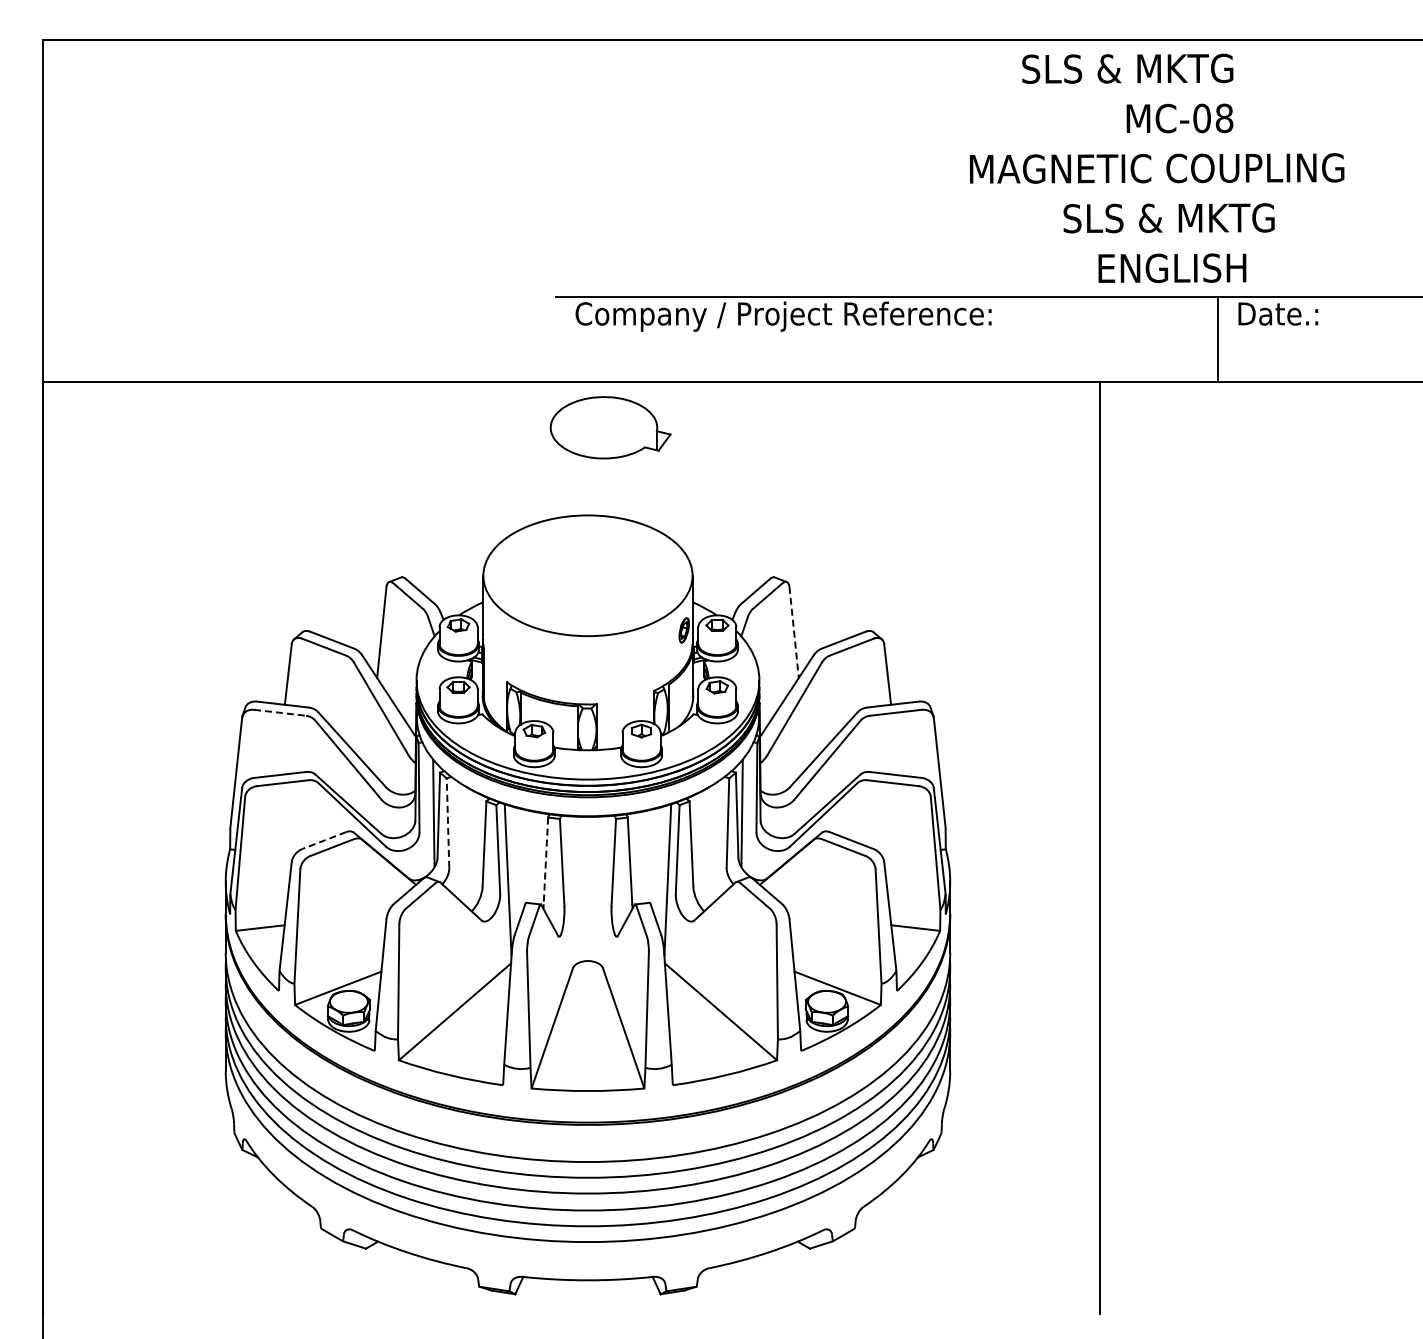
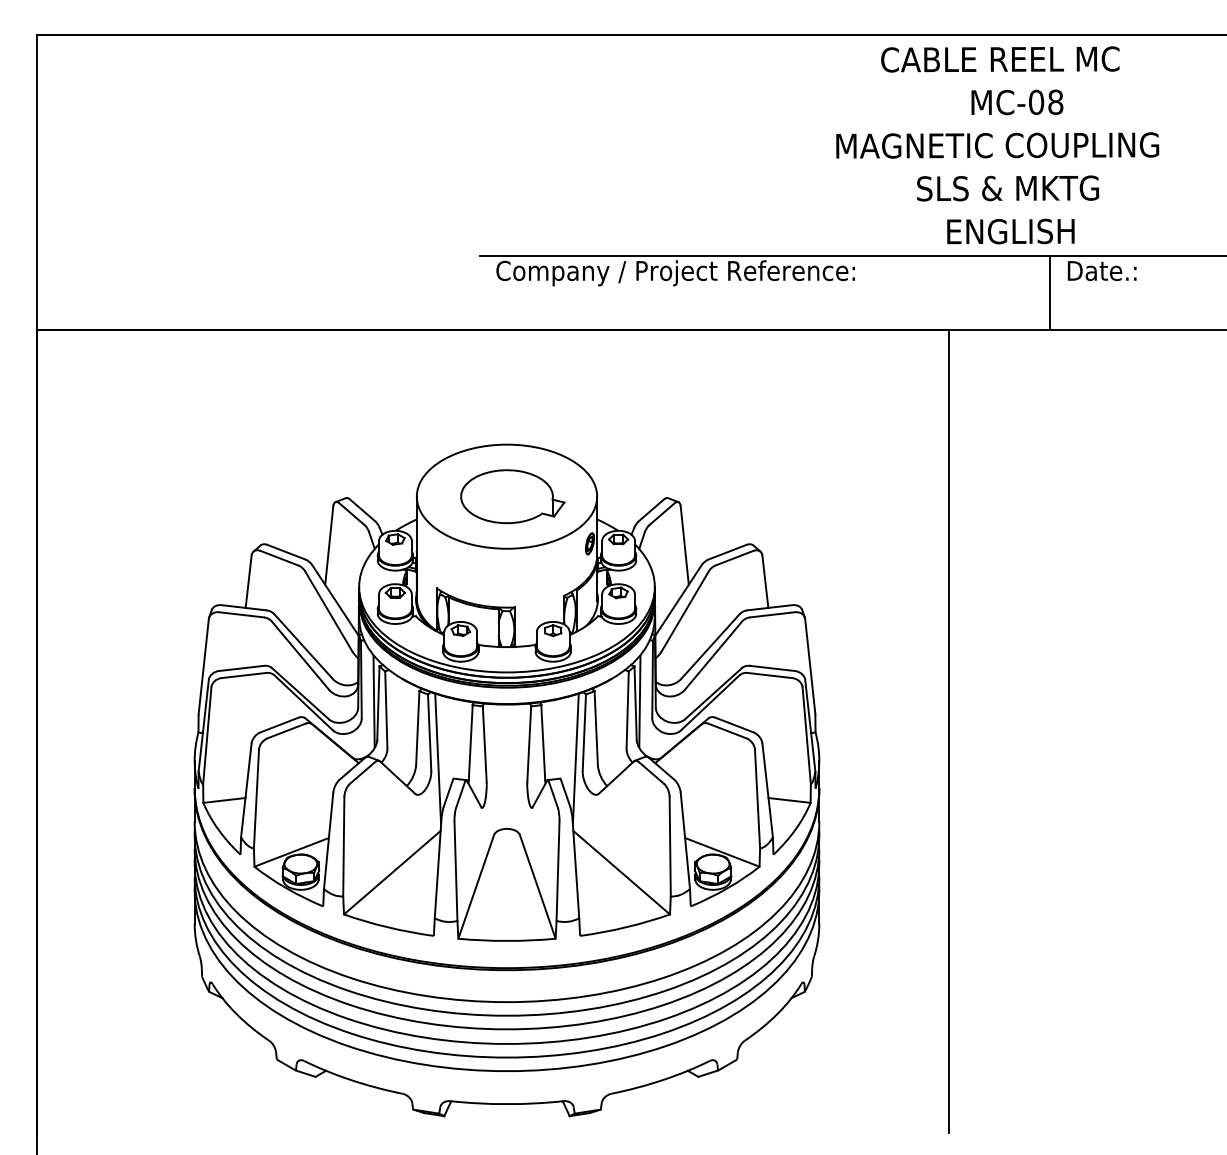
text: (1159, 68) -> (999, 59), SLS & MKTG -> CABLE REEL MC
part: (610, 427) -> (512, 496), moved
line: (794, 632) -> (685, 545), dashed -> solid
line: (280, 712) -> (241, 614), dashed -> solid
line: (448, 823) -> (386, 710), dashed -> solid
line: (324, 840) -> (279, 724), dashed -> solid
line: (545, 861) -> (470, 743), dashed -> solid

